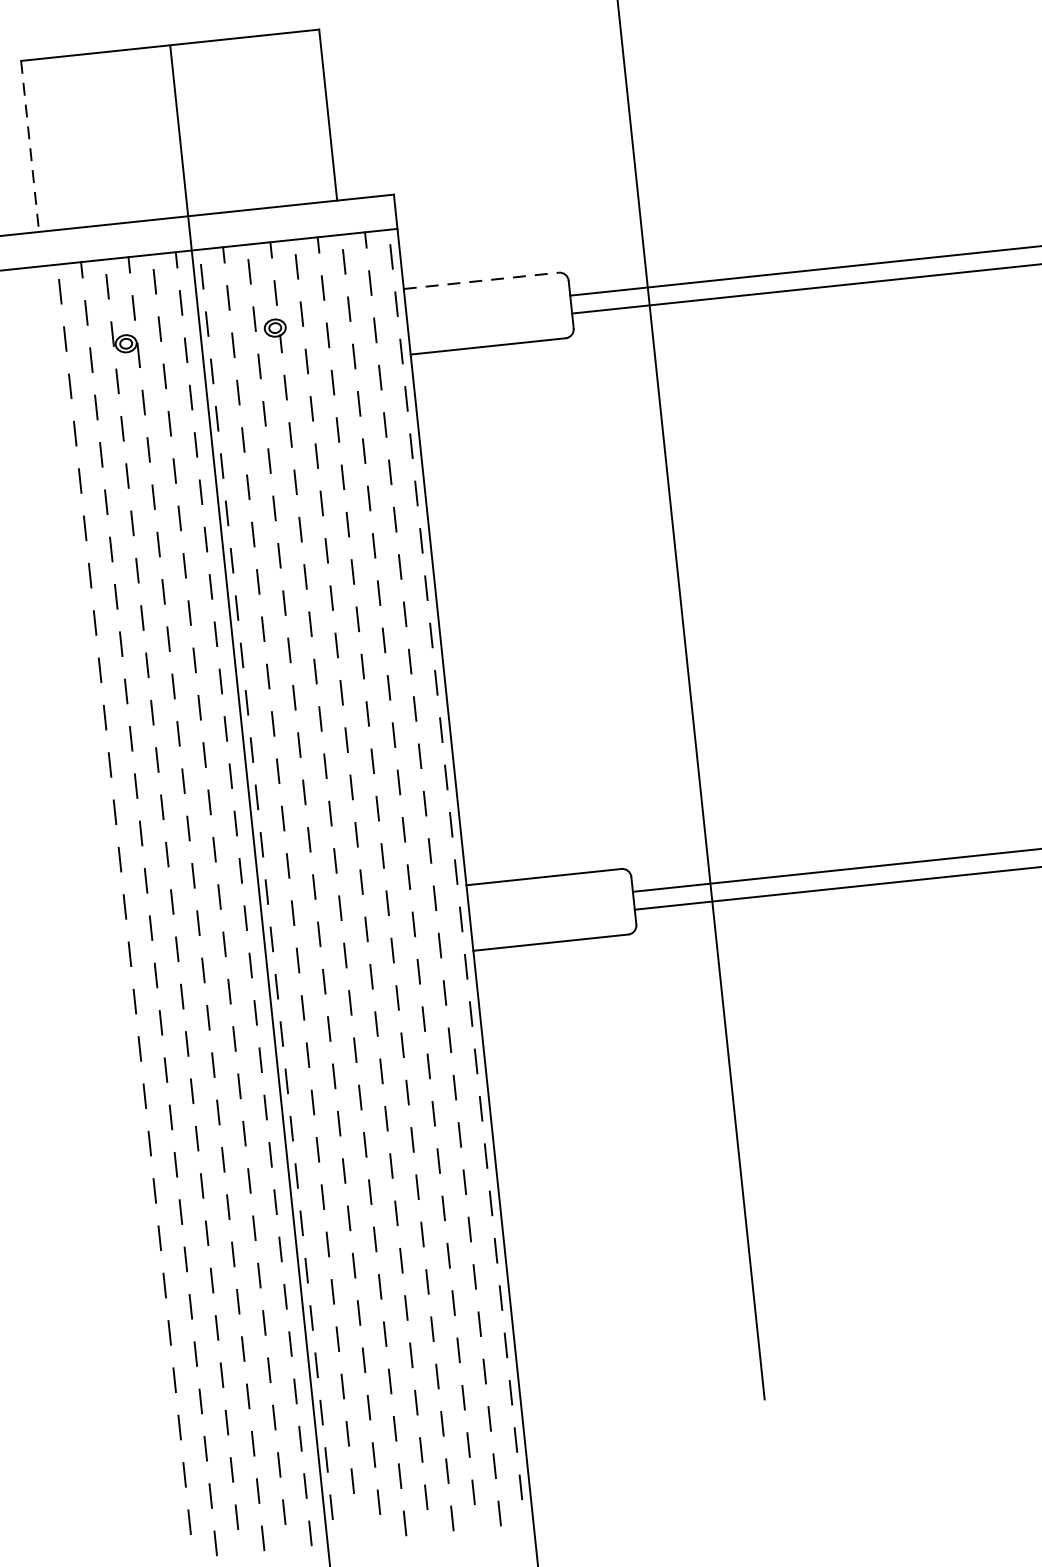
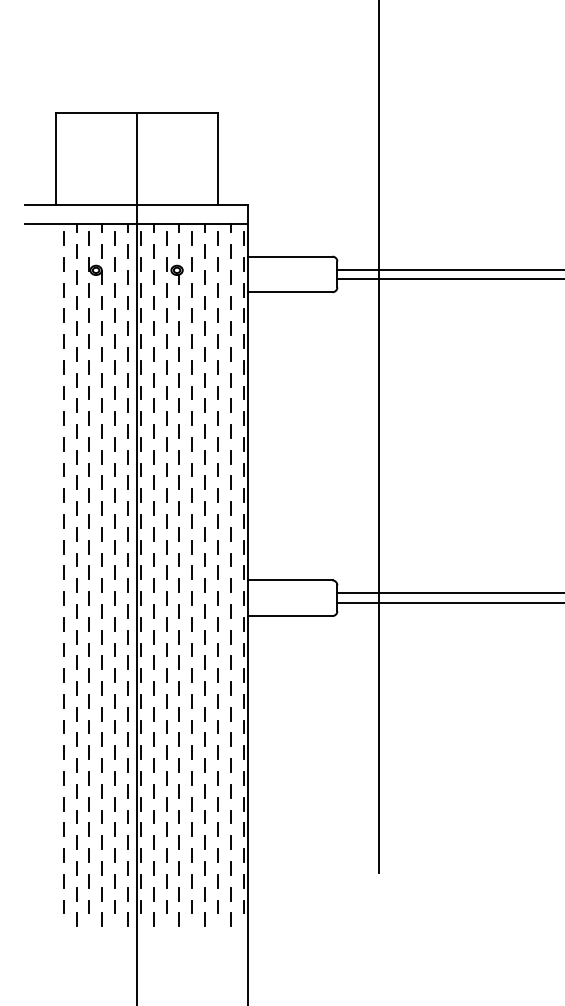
line: (29, 147) -> (55, 159), dashed -> solid
line: (481, 280) -> (290, 256), dashed -> solid
line: (357, 1527) -> (153, 919), added

